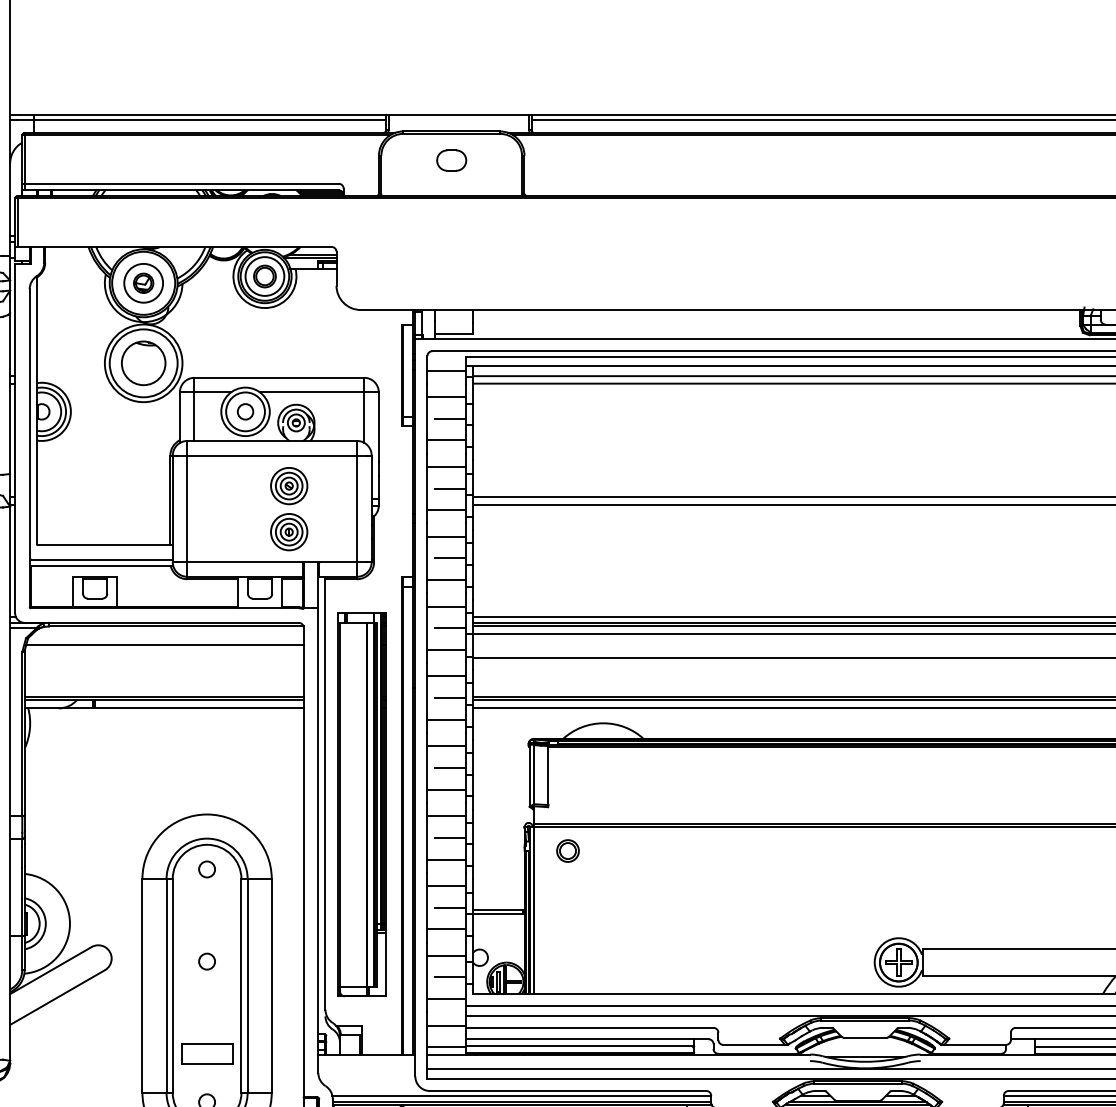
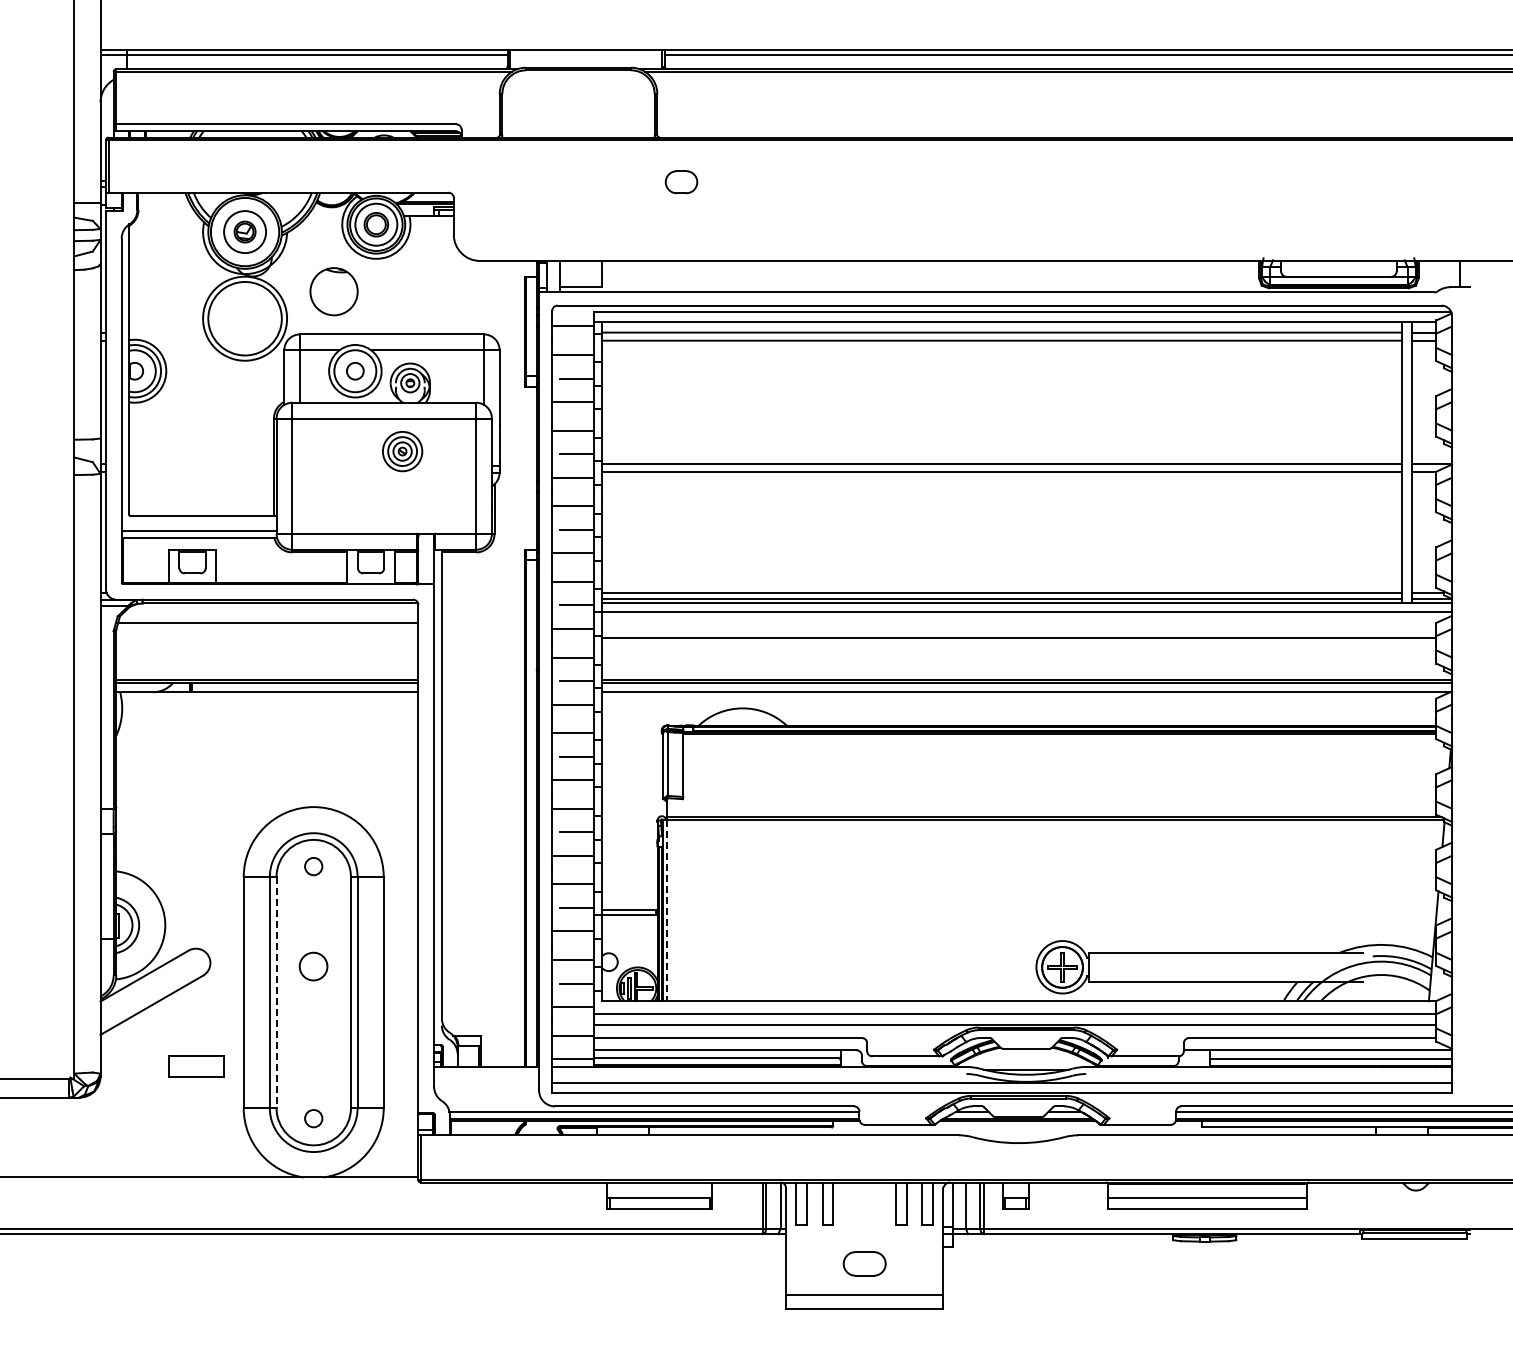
part: (451, 160) -> (681, 182), moved
part: (143, 363) -> (333, 291), moved
part: (289, 531) -> (402, 500), removed
part: (362, 804) -> (481, 796), removed
part: (568, 850) -> (704, 846), removed
line: (533, 910) -> (667, 911), solid -> dashed
circle: (206, 960) -> (313, 965), size x1.6
line: (172, 985) -> (276, 992), solid -> dashed
part: (206, 1054) -> (196, 1066), moved

